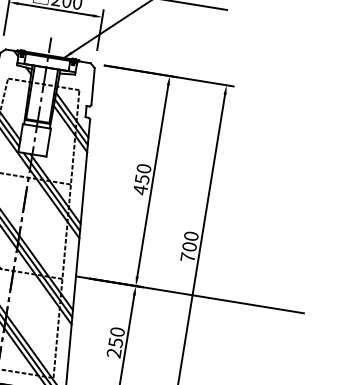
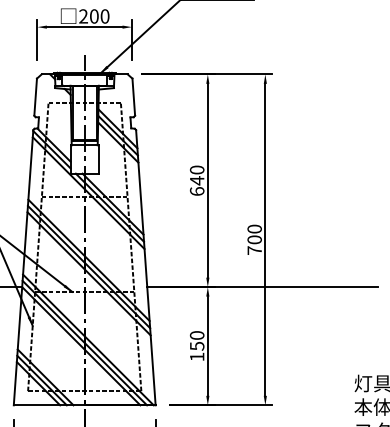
text: (140, 184) -> (196, 186), 450 -> 640
text: (113, 352) -> (196, 356), 250 -> 150

